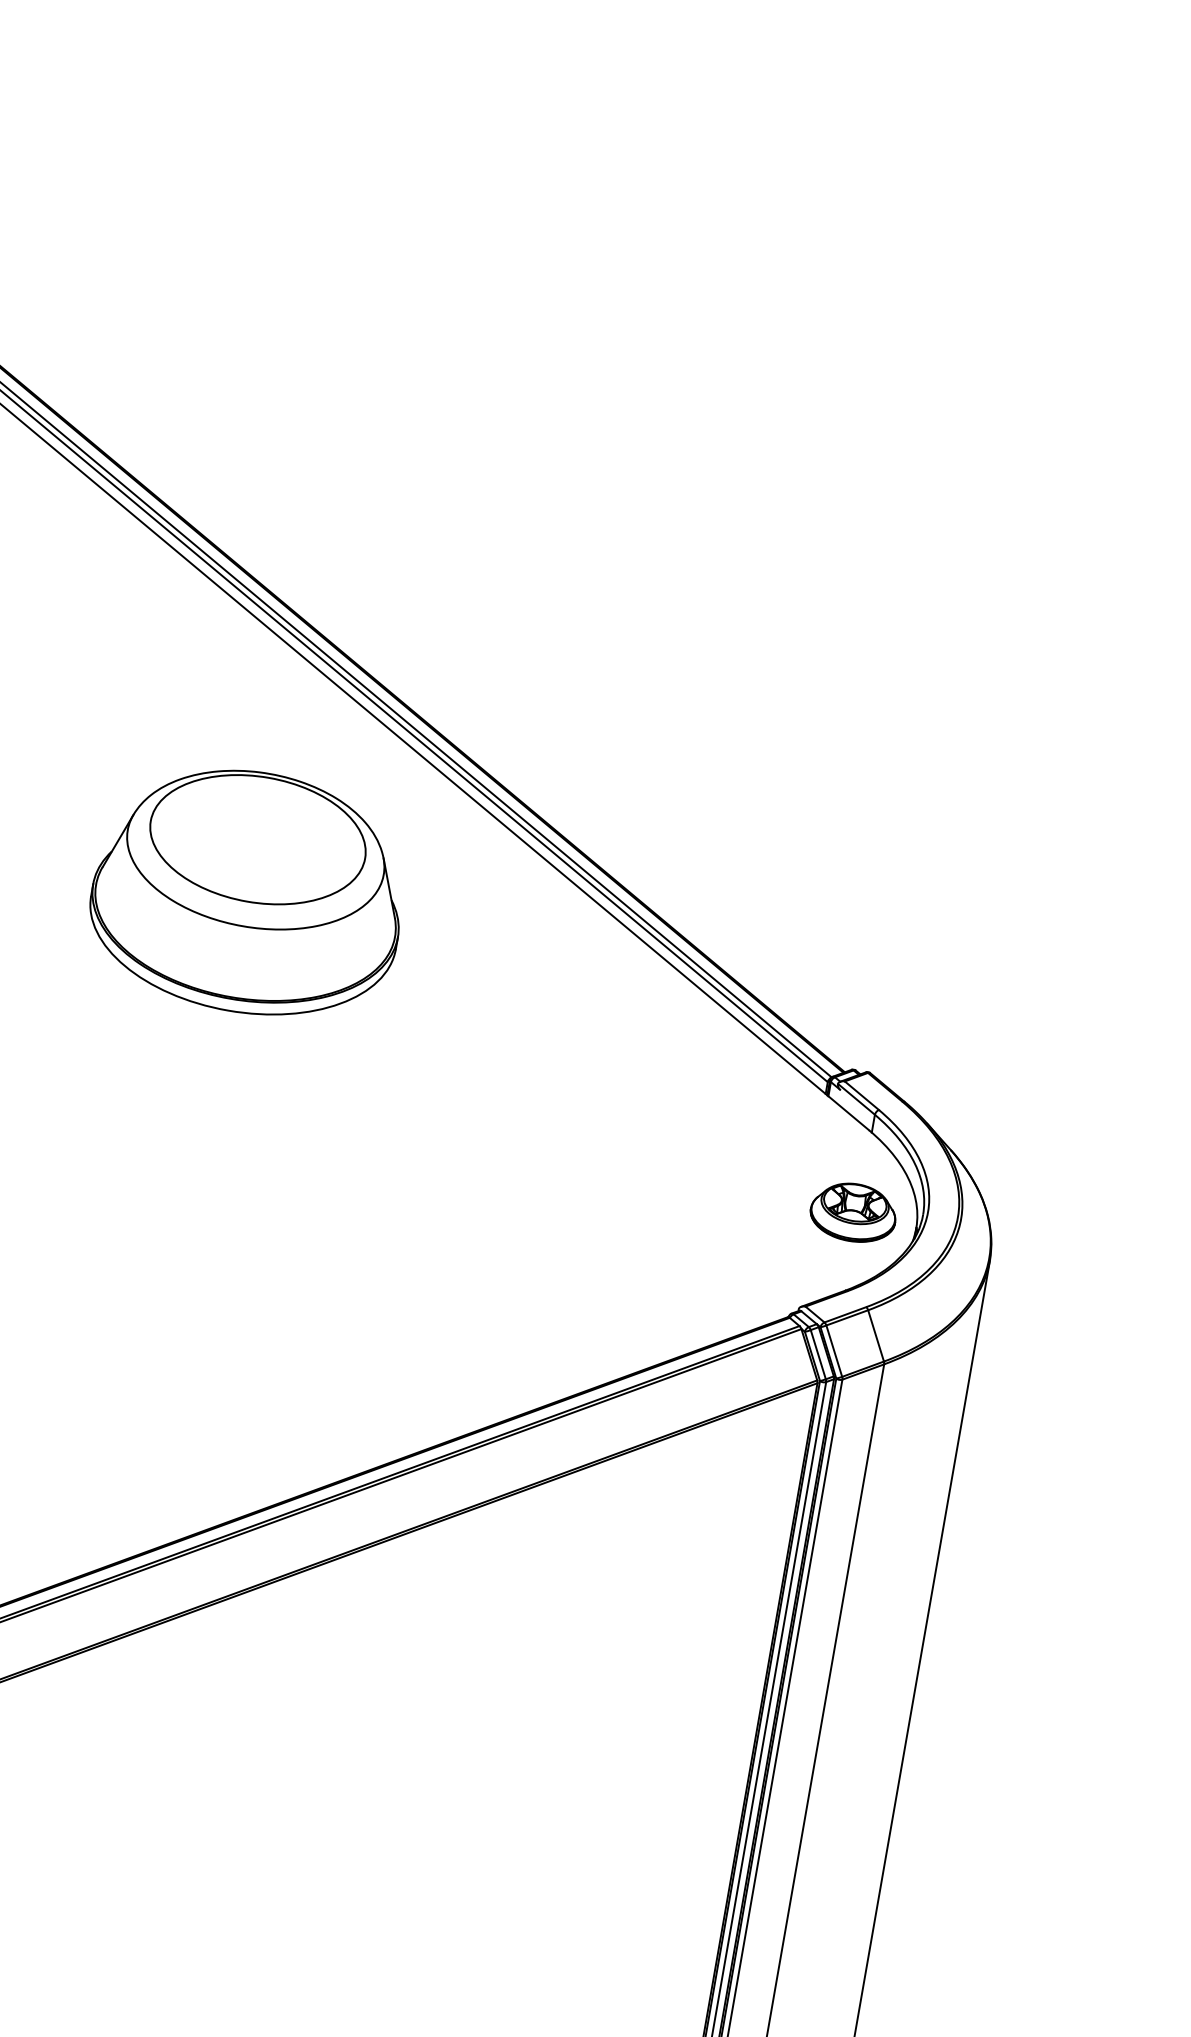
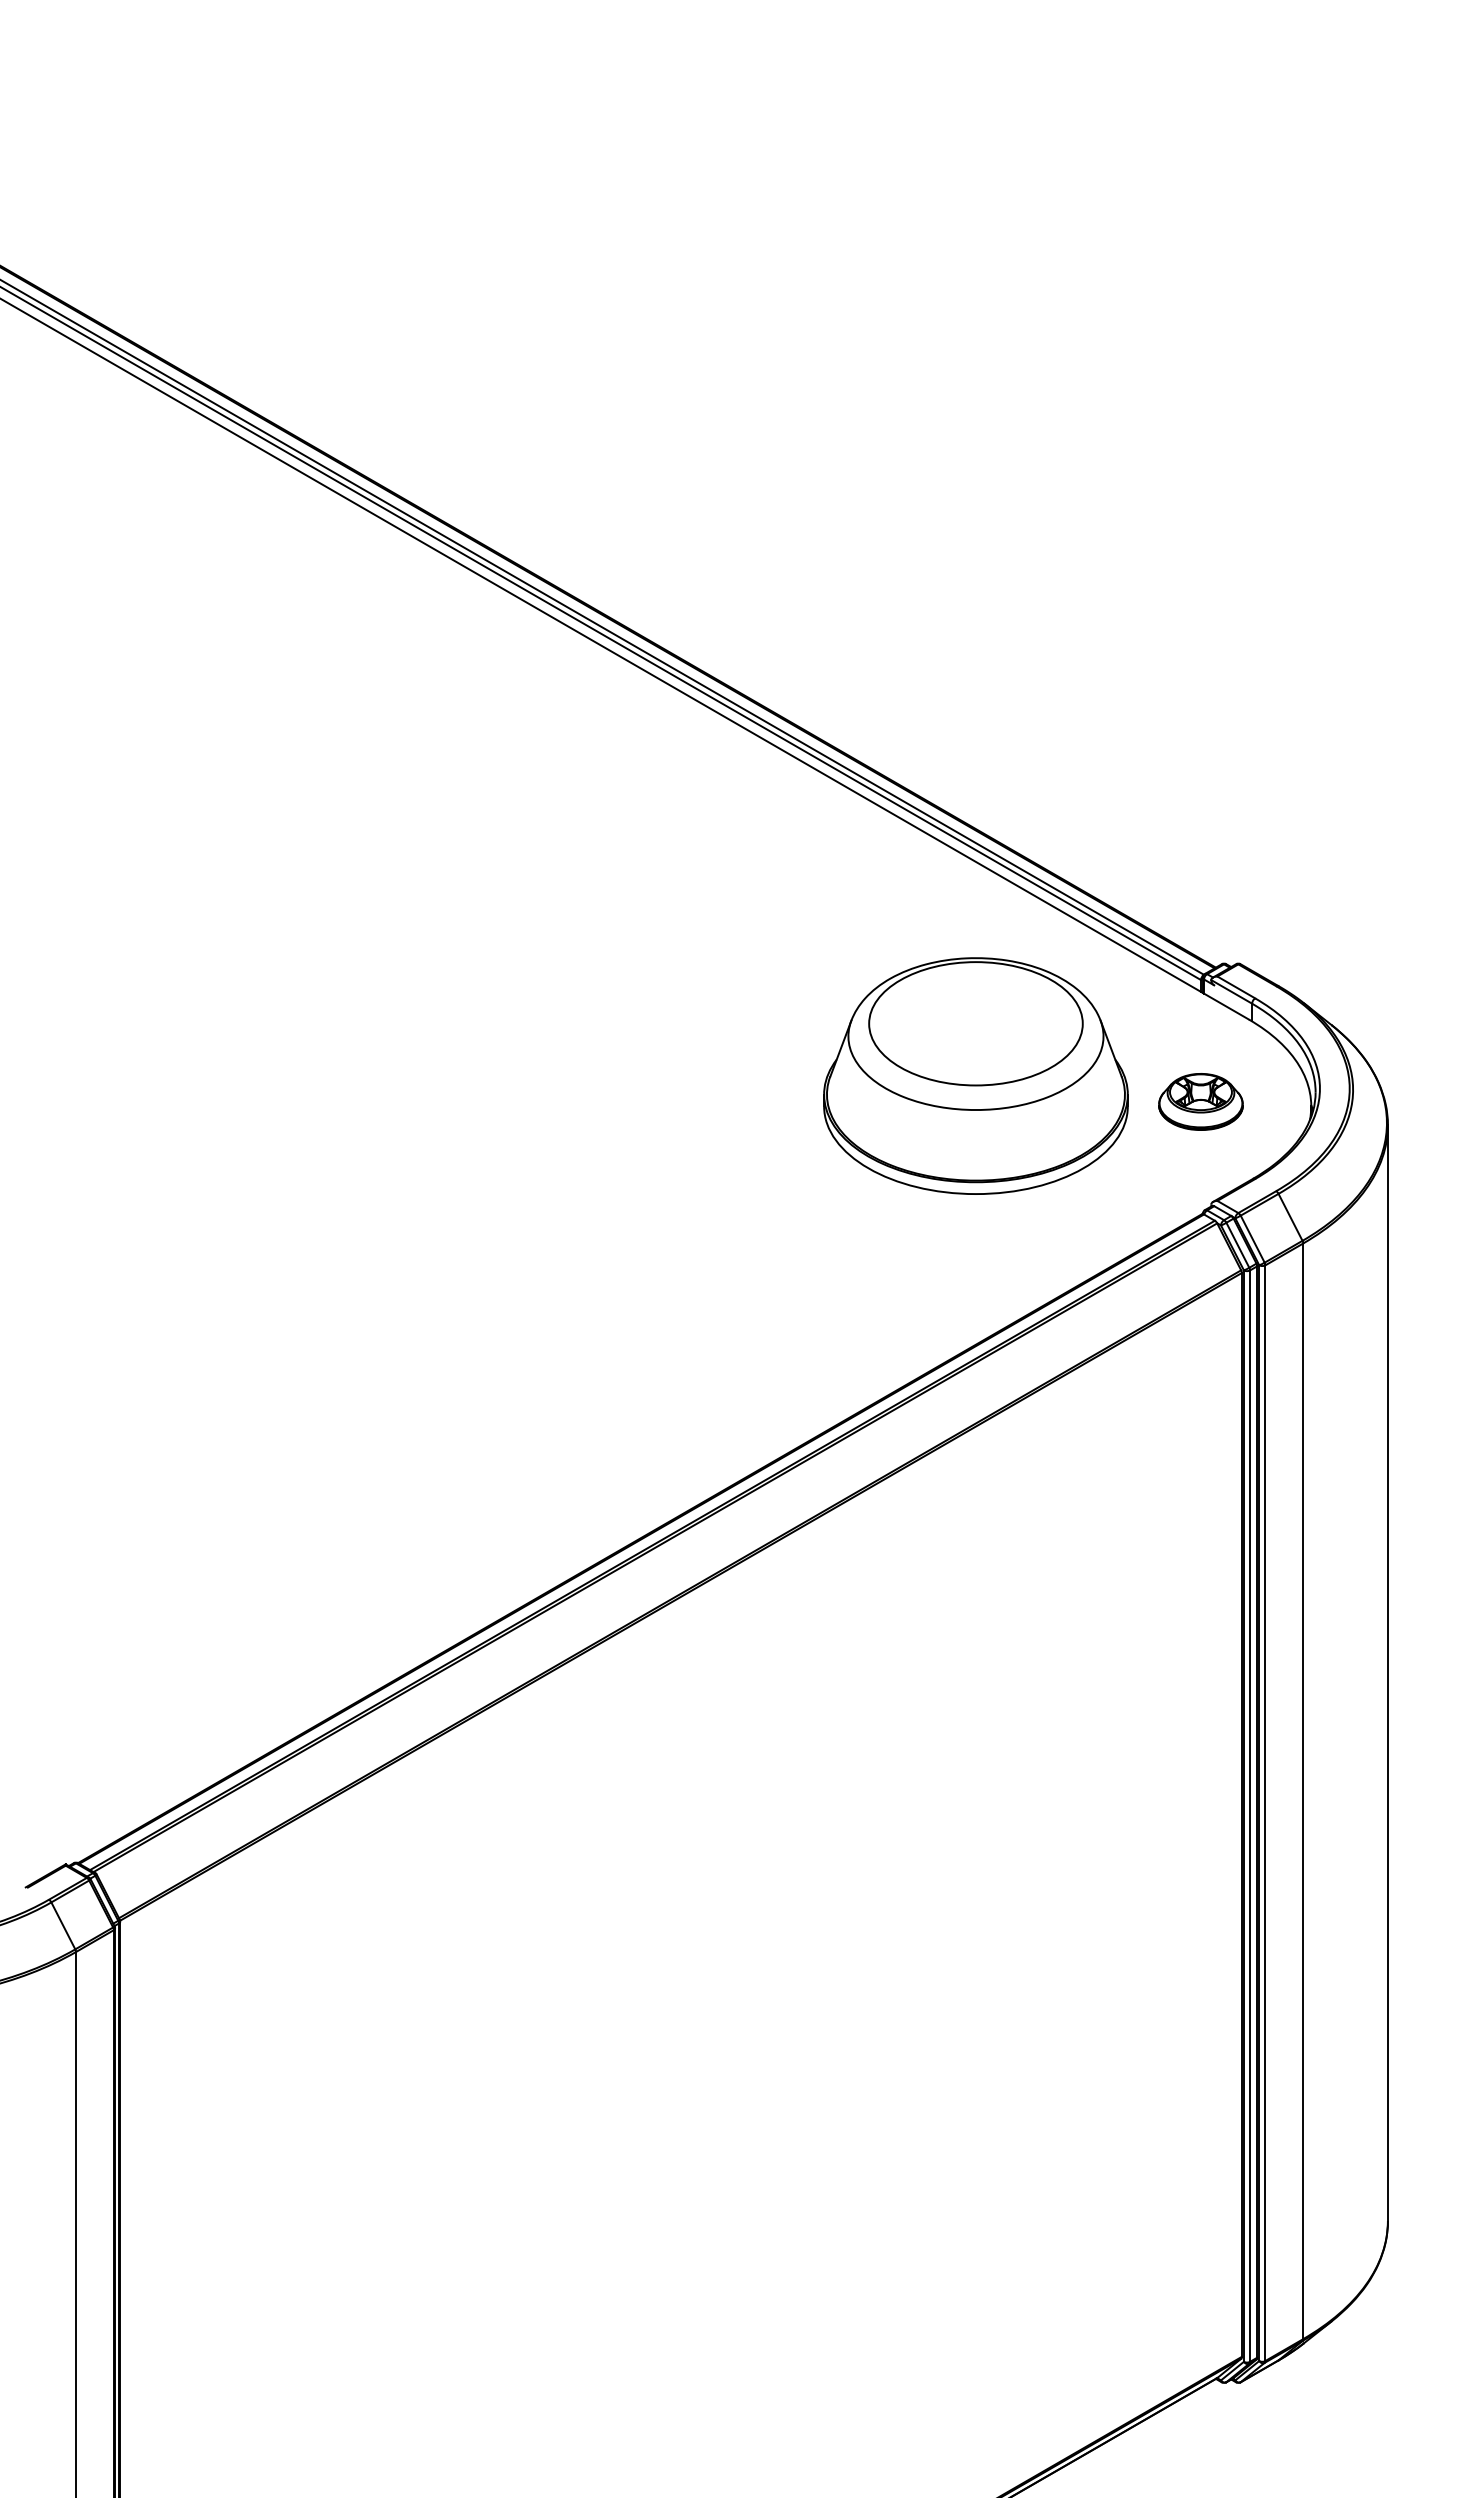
part: (248, 891) -> (975, 1075), moved
part: (853, 1212) -> (1200, 1101), moved

